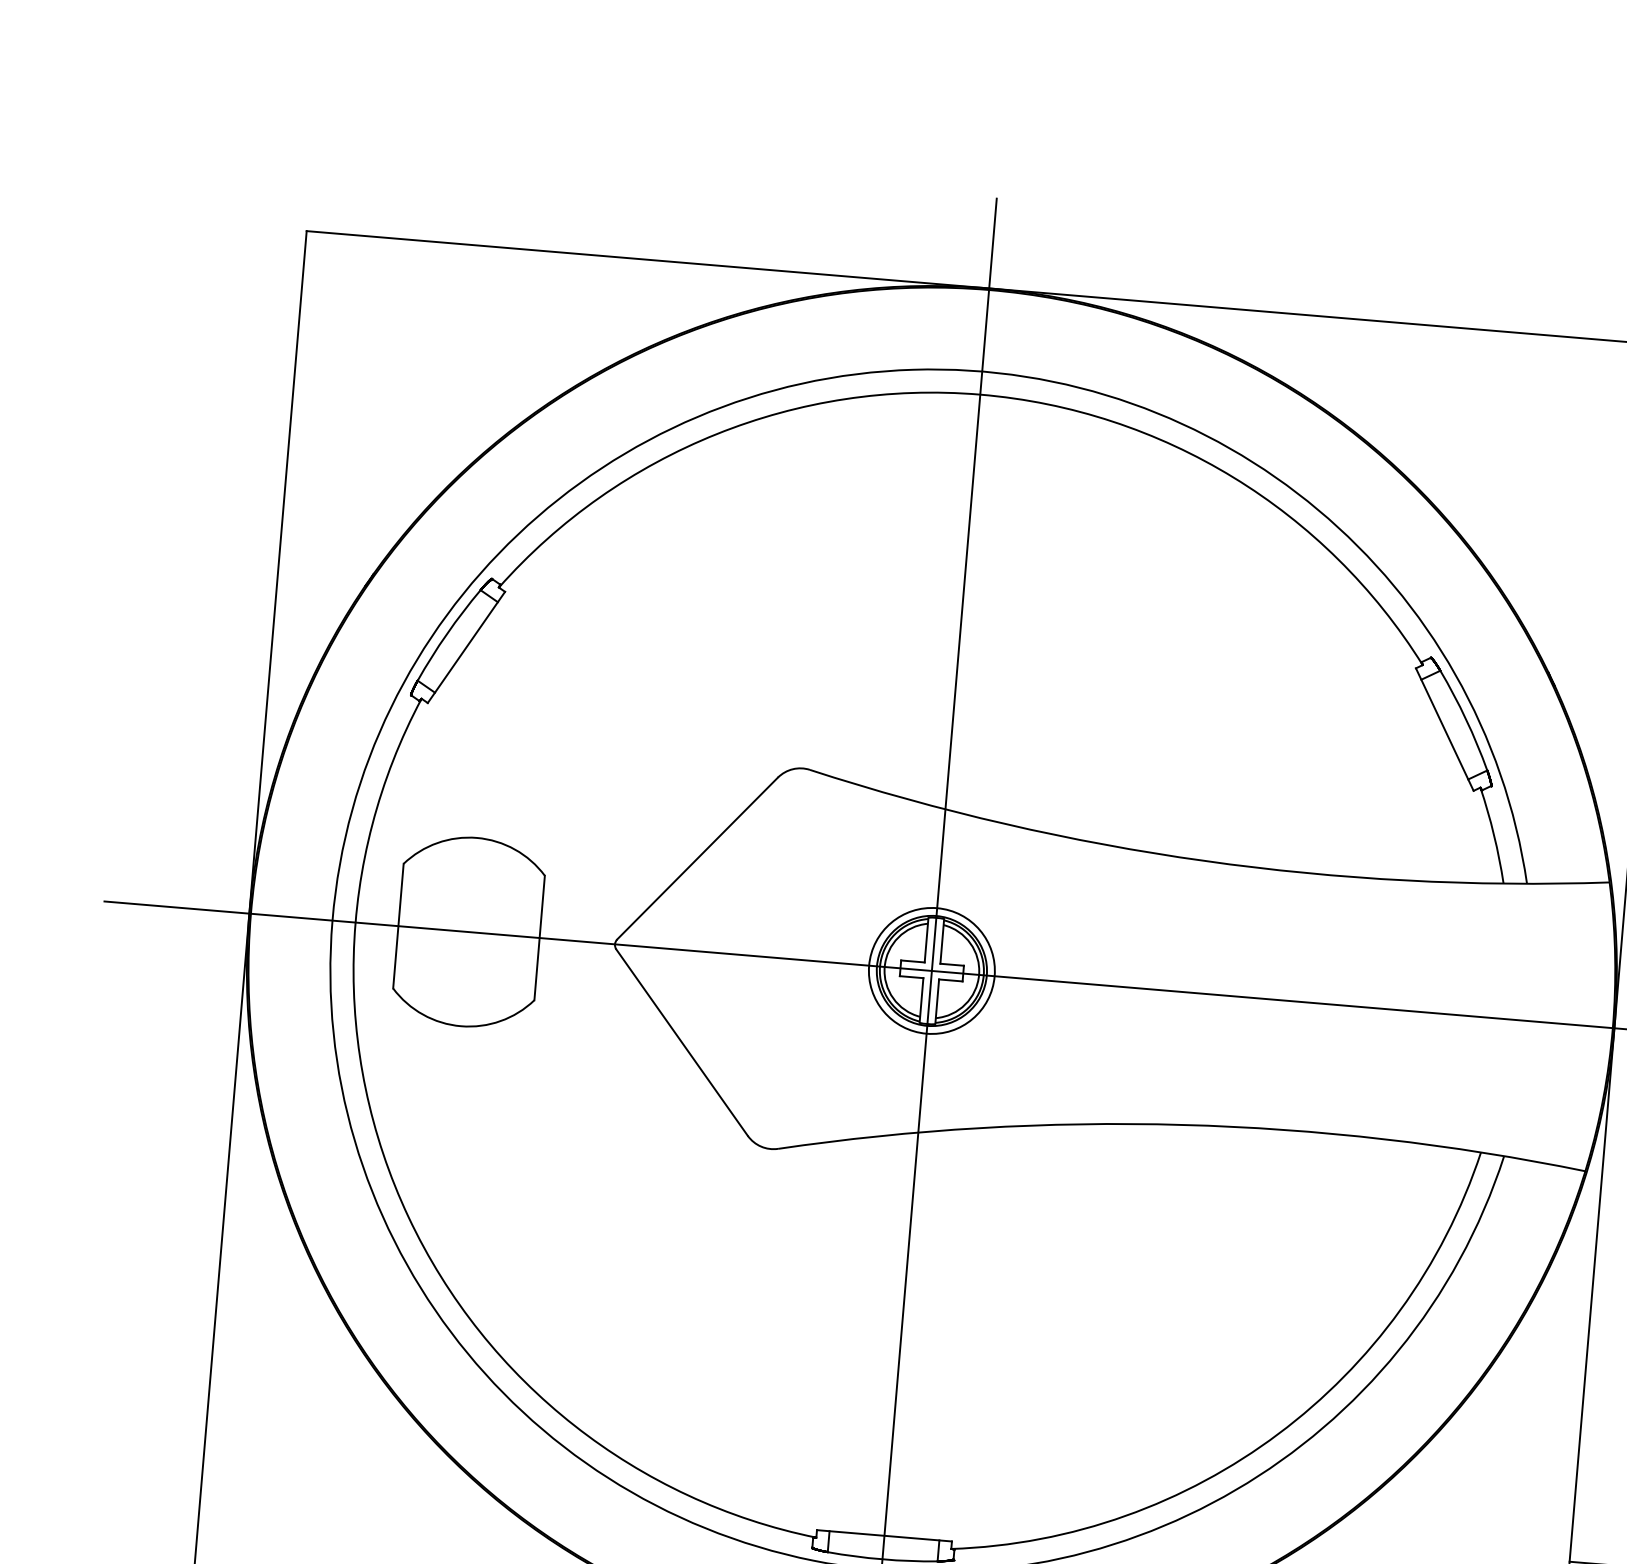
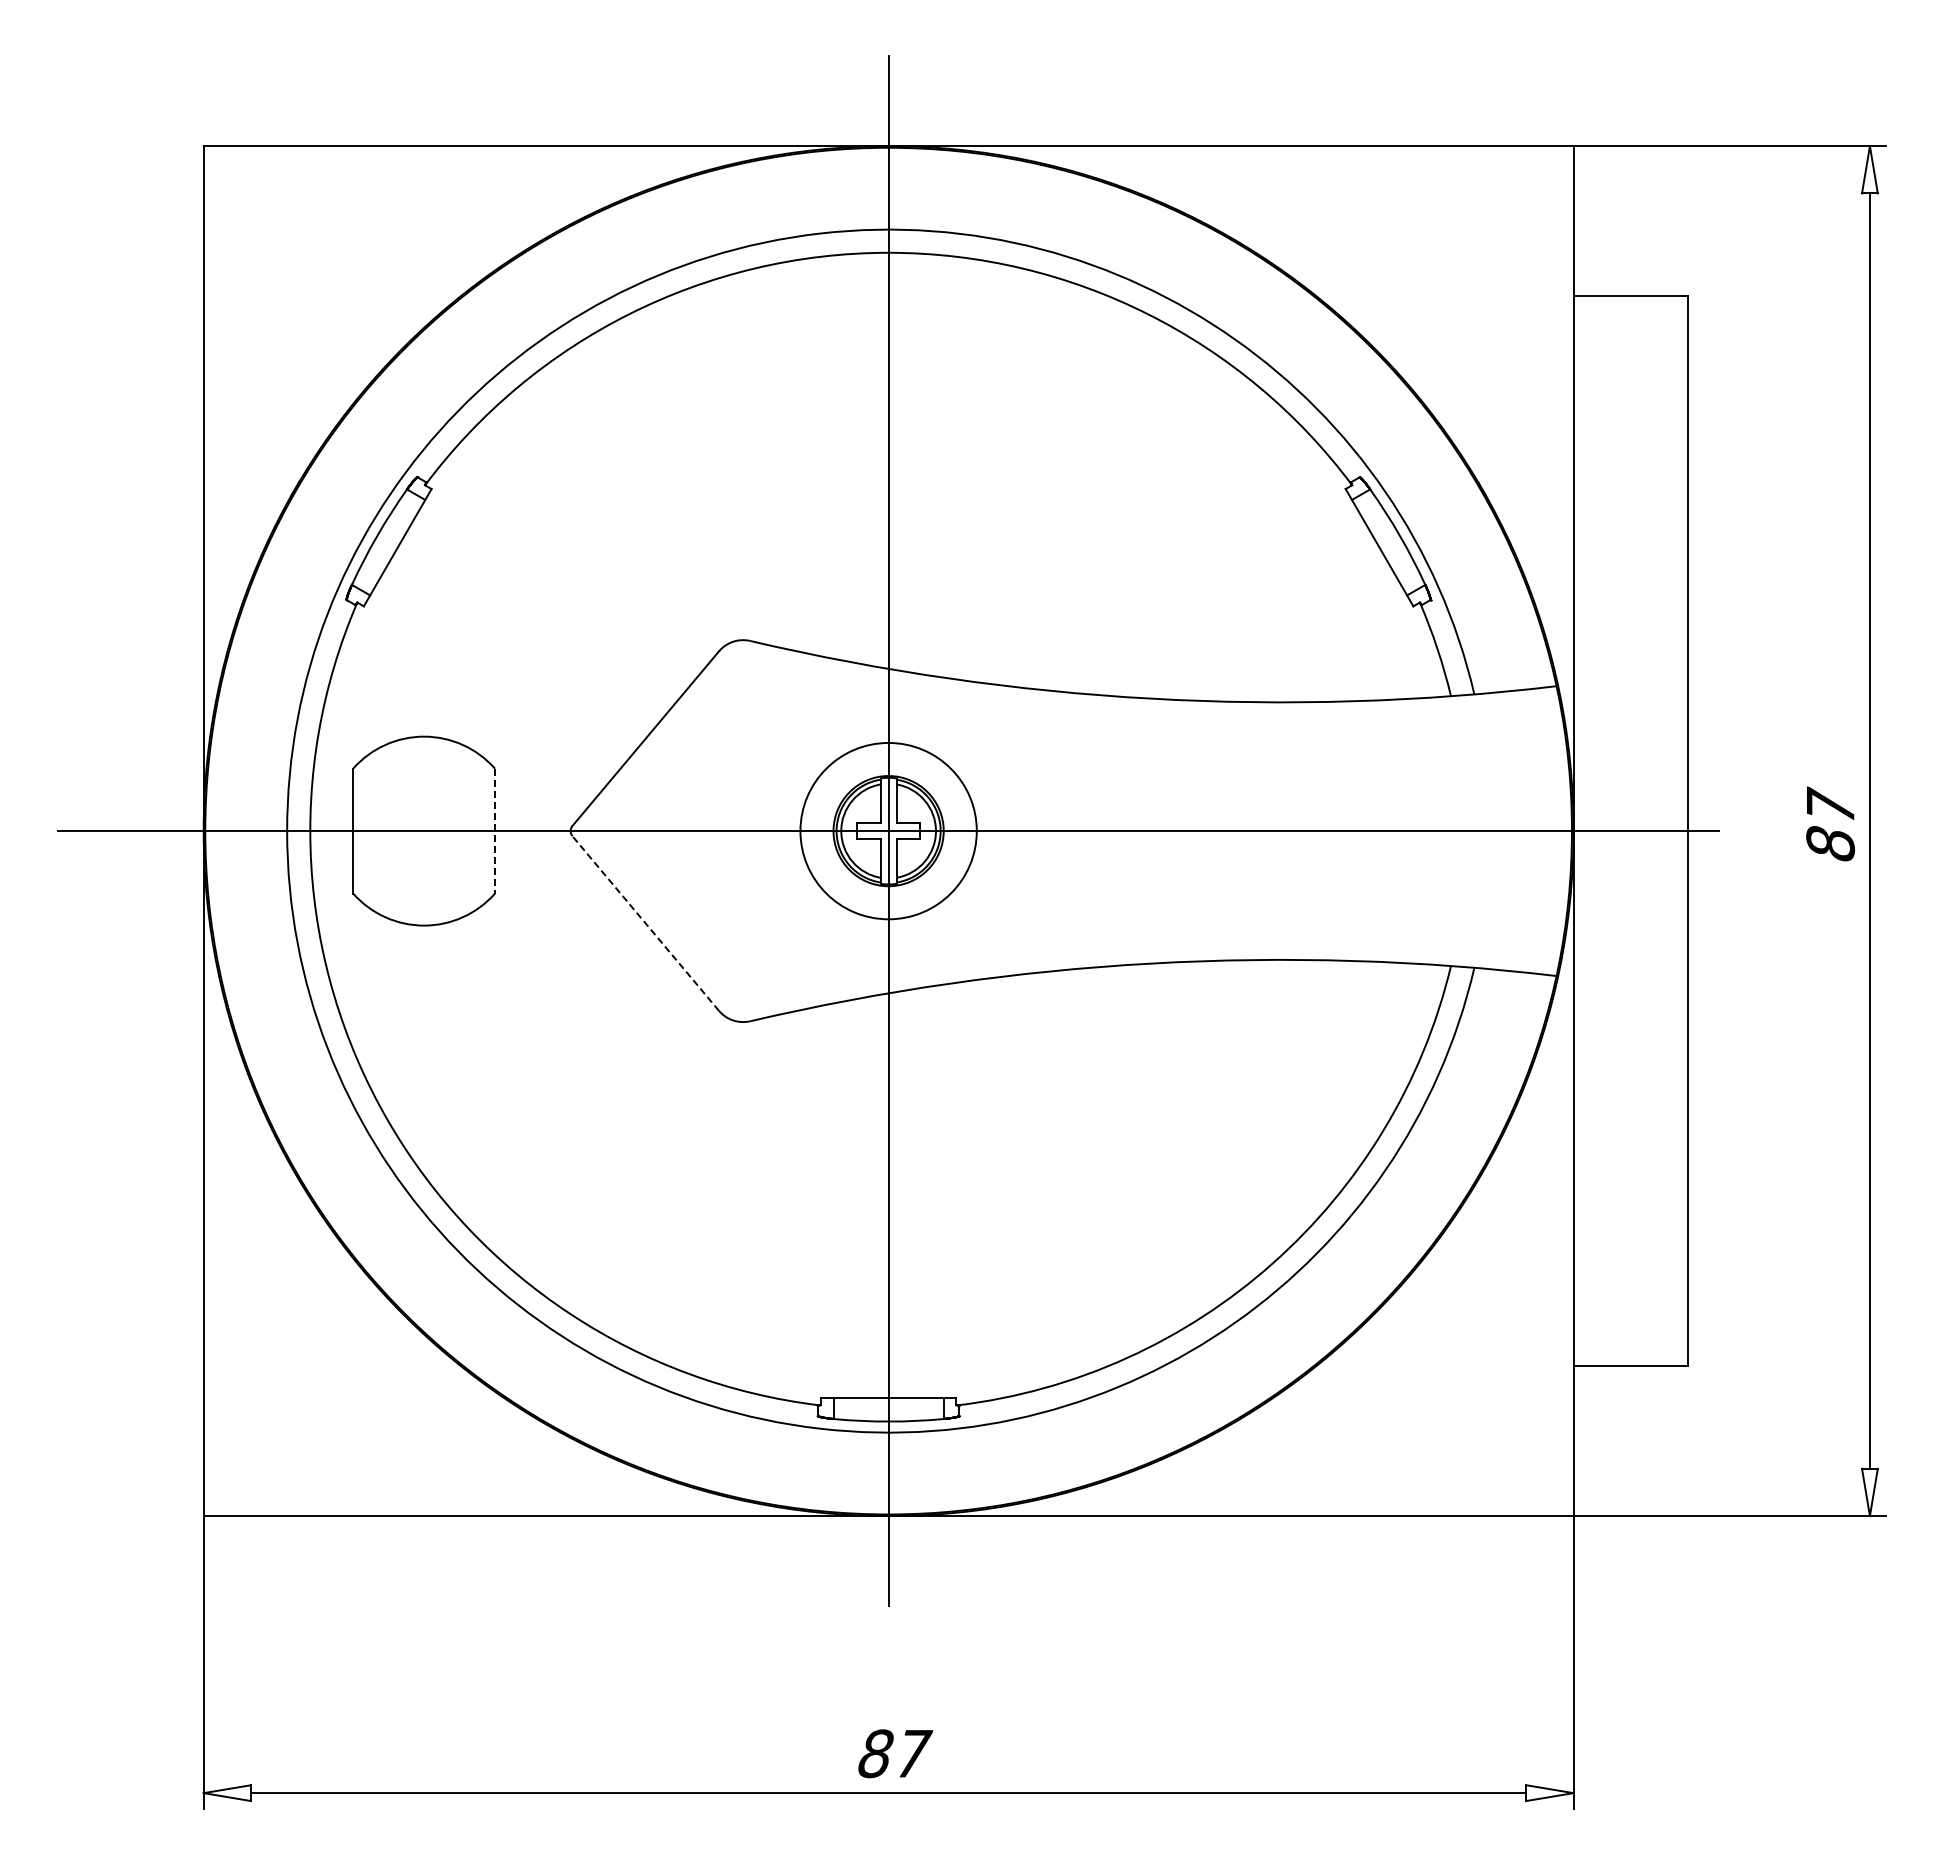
line: (540, 938) -> (495, 831), solid -> dashed
circle: (931, 971) -> (888, 831), size x1.4
line: (681, 1042) -> (645, 923), solid -> dashed

